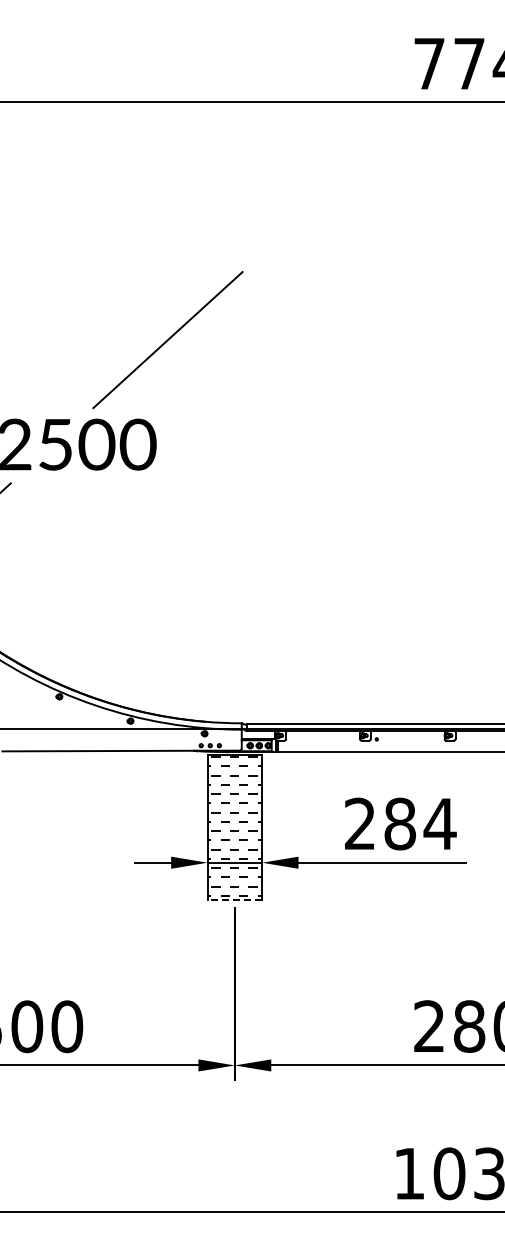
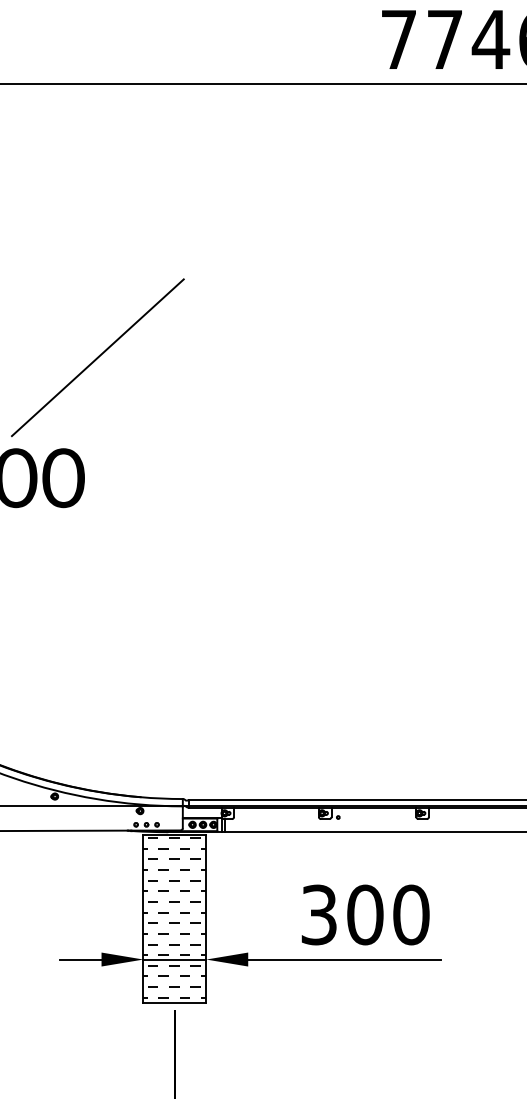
text: (400, 823) -> (365, 914), 284 -> 300
line: (234, 900) -> (174, 1003), dashed -> solid

